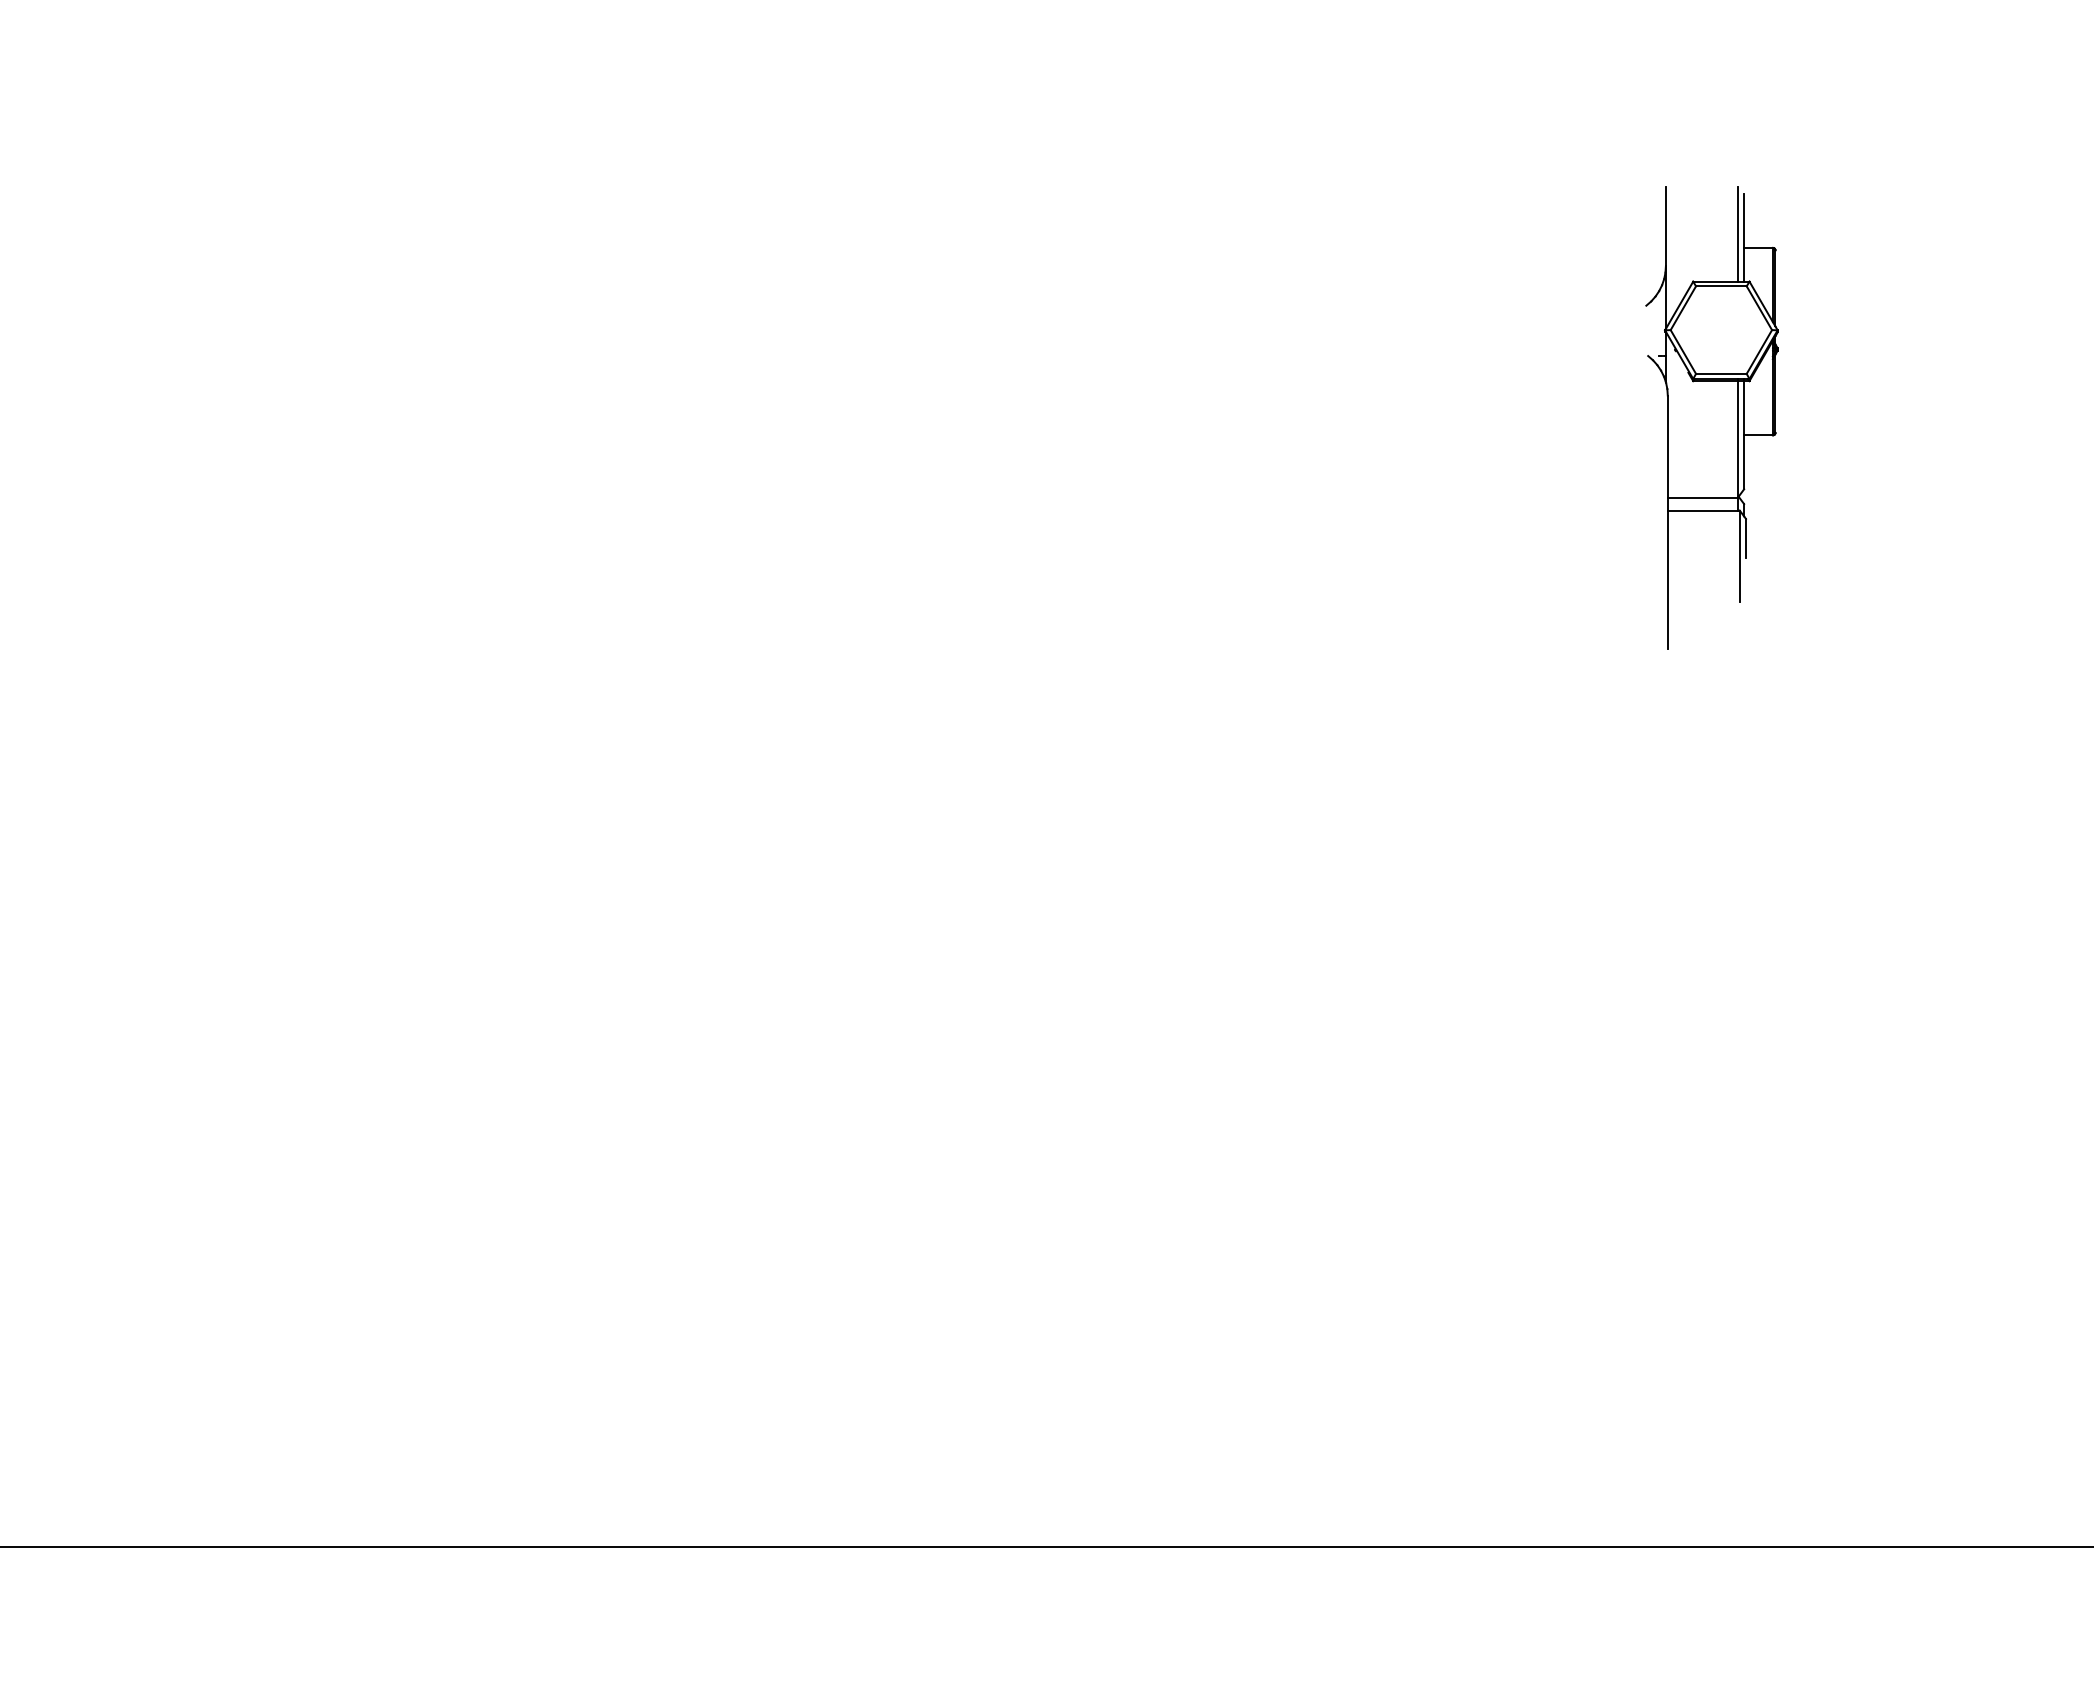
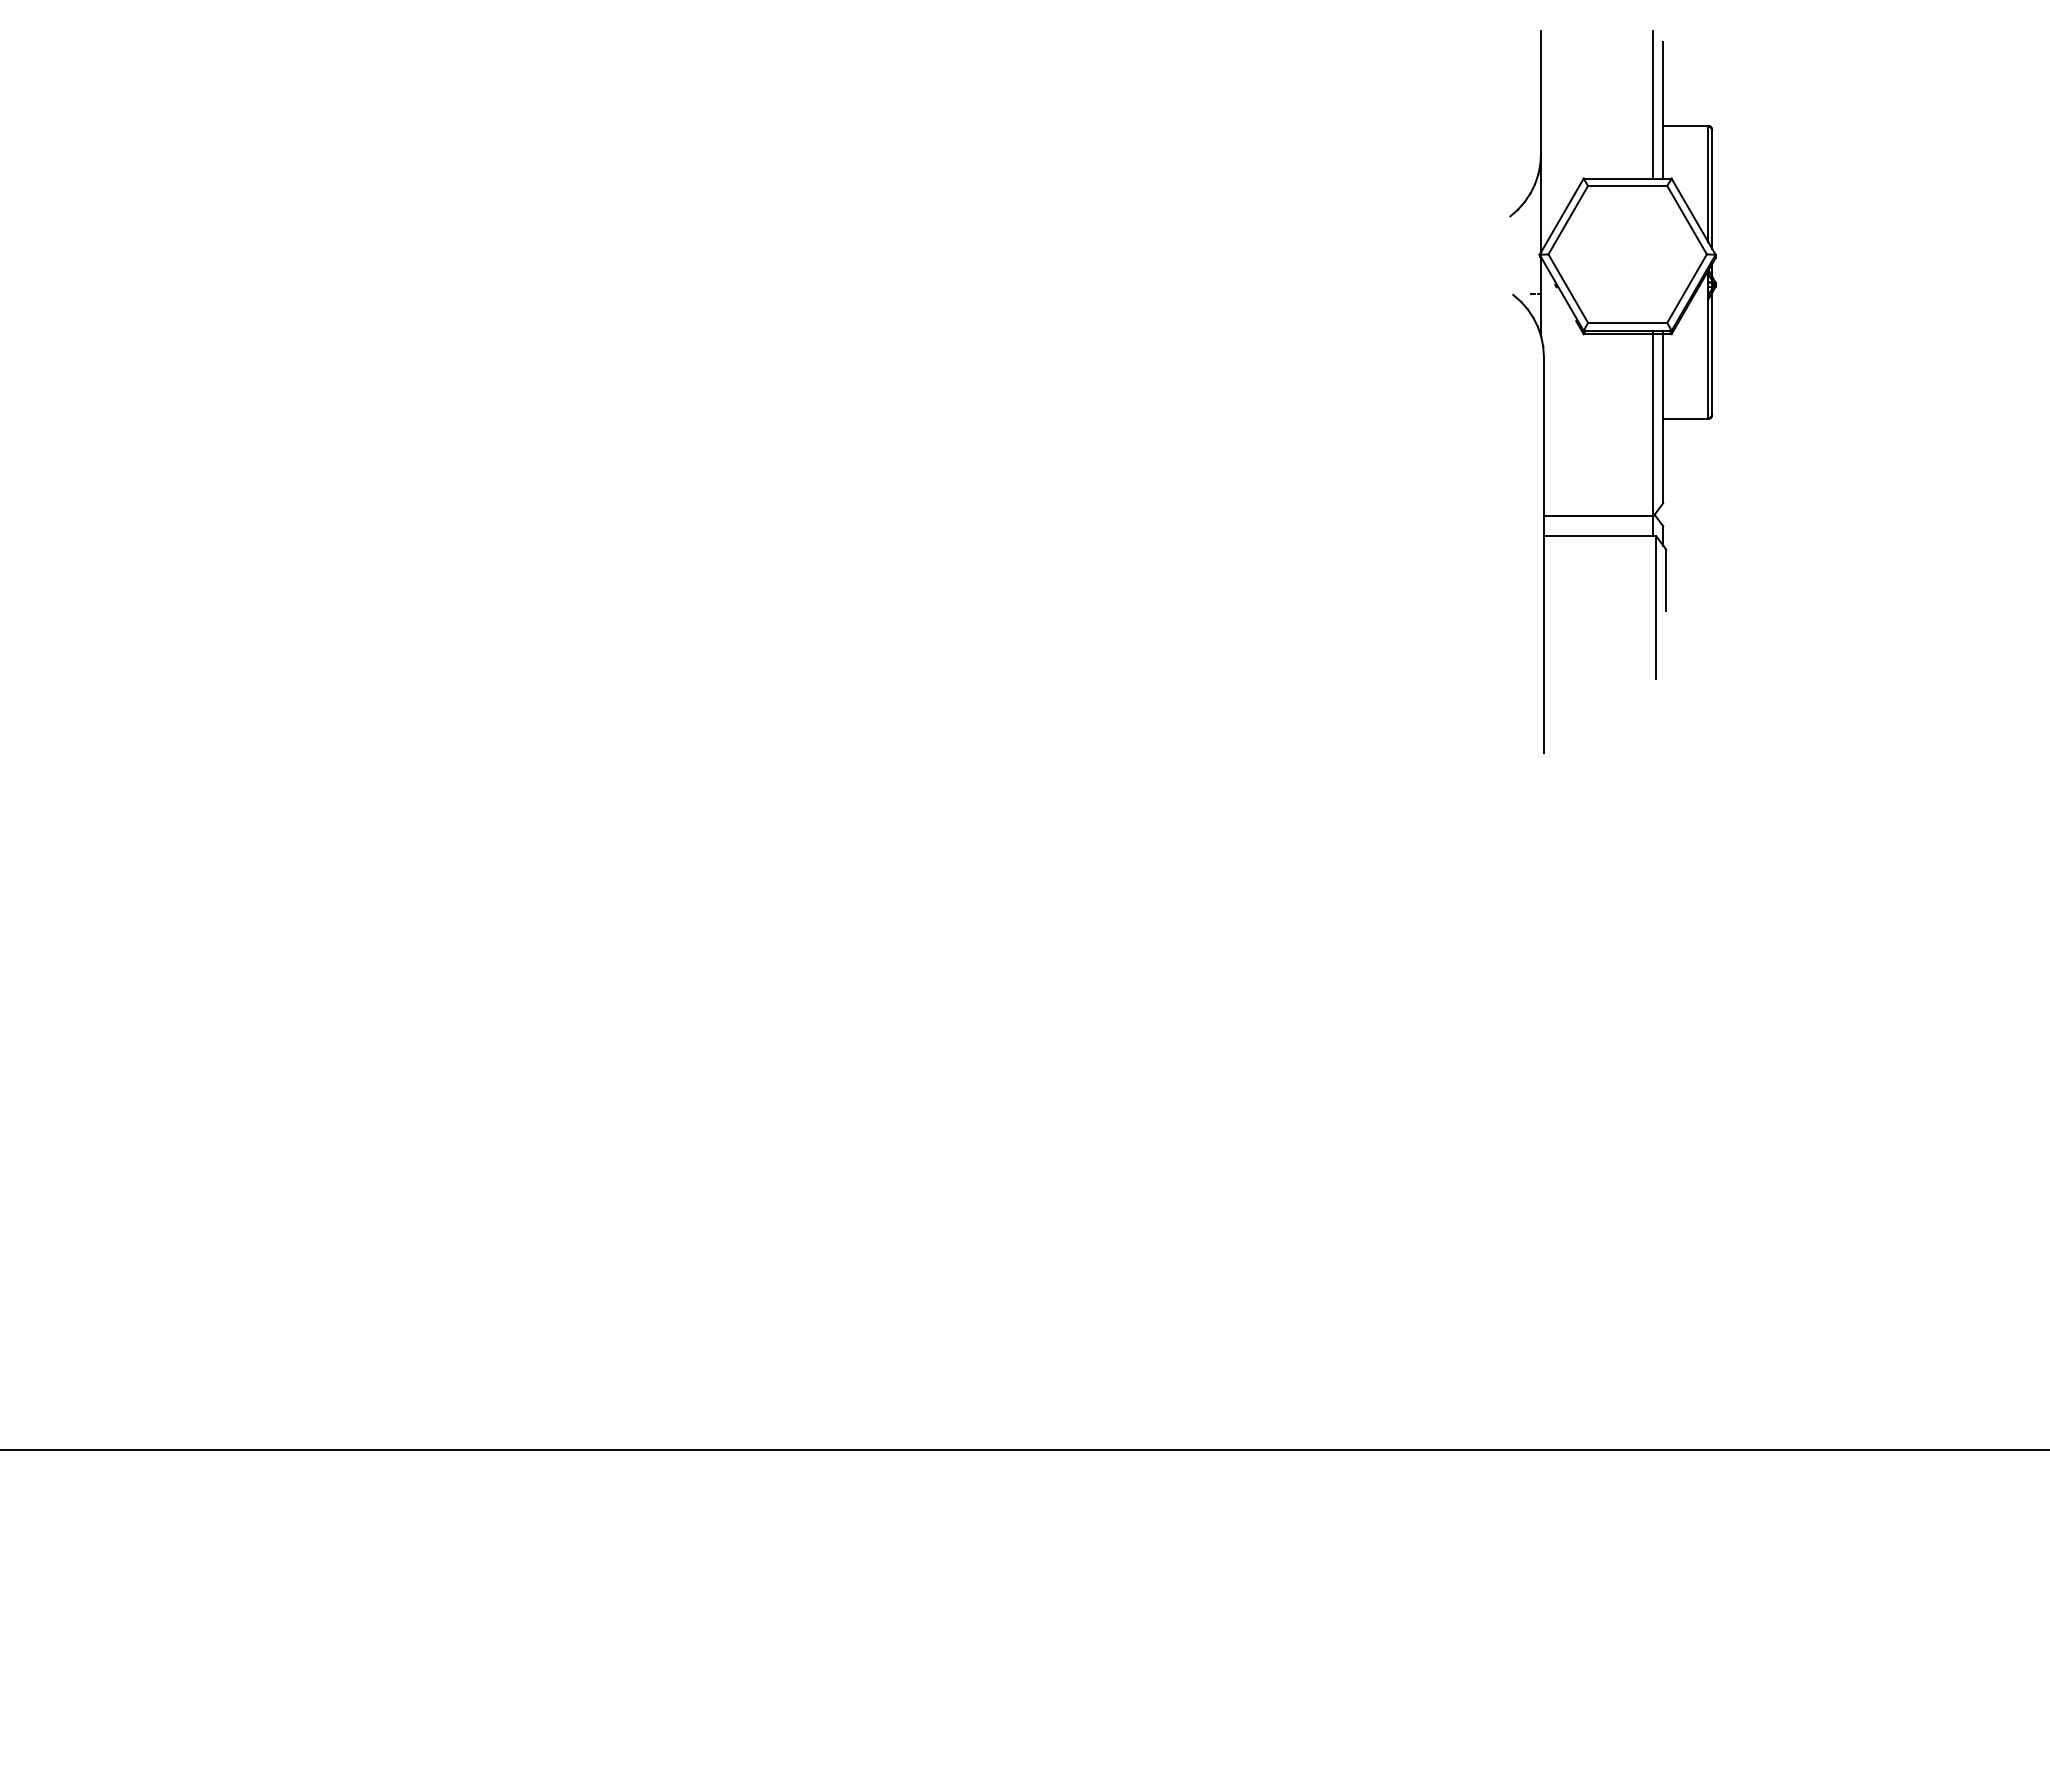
part: (1711, 417) -> (1612, 391), size x1.67

